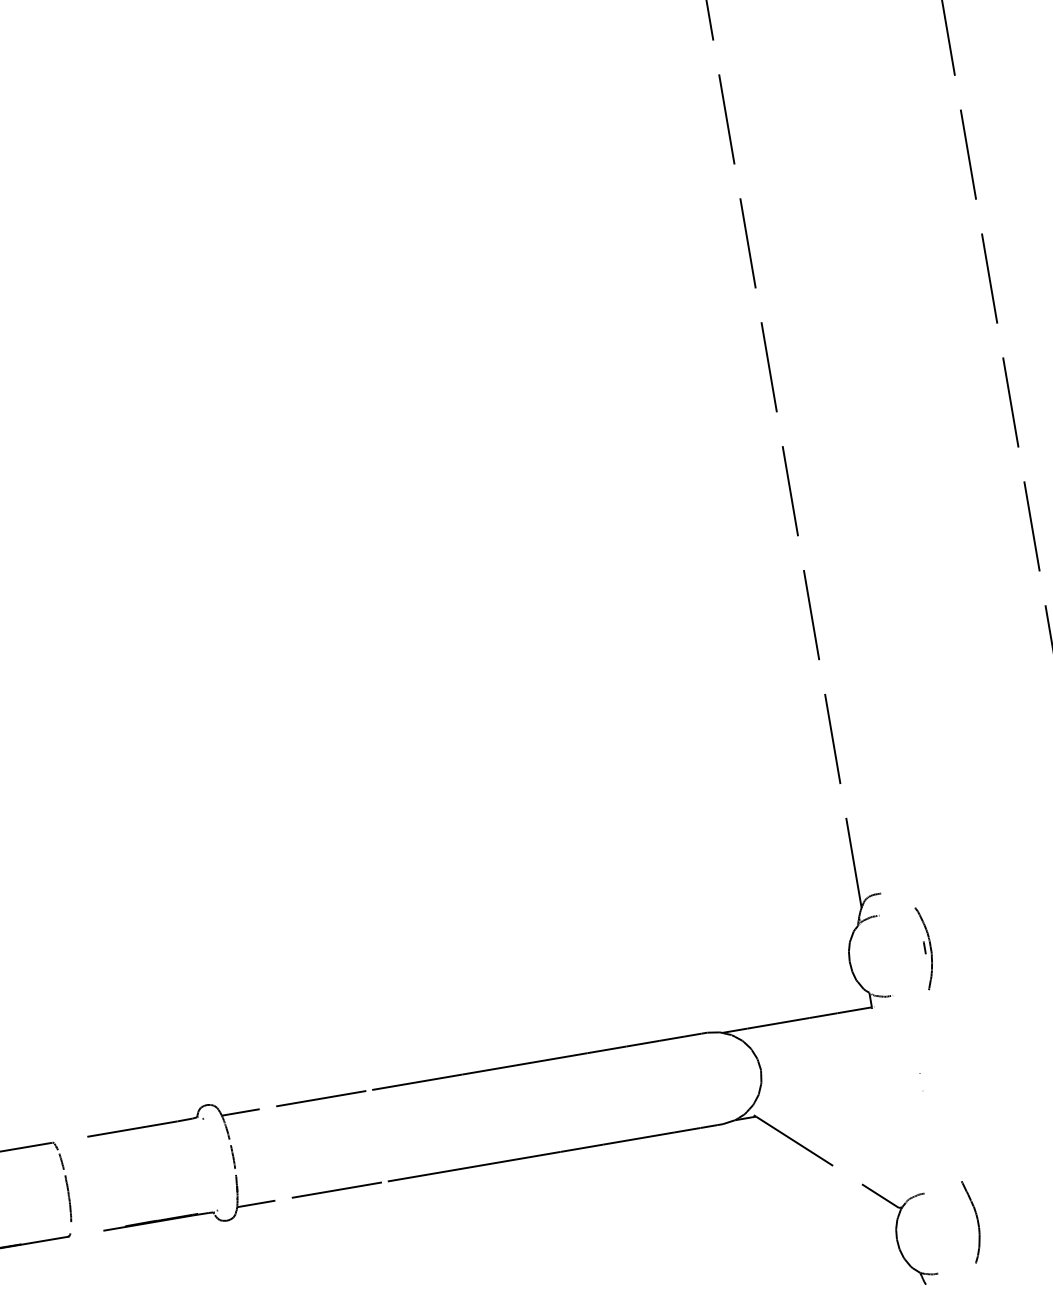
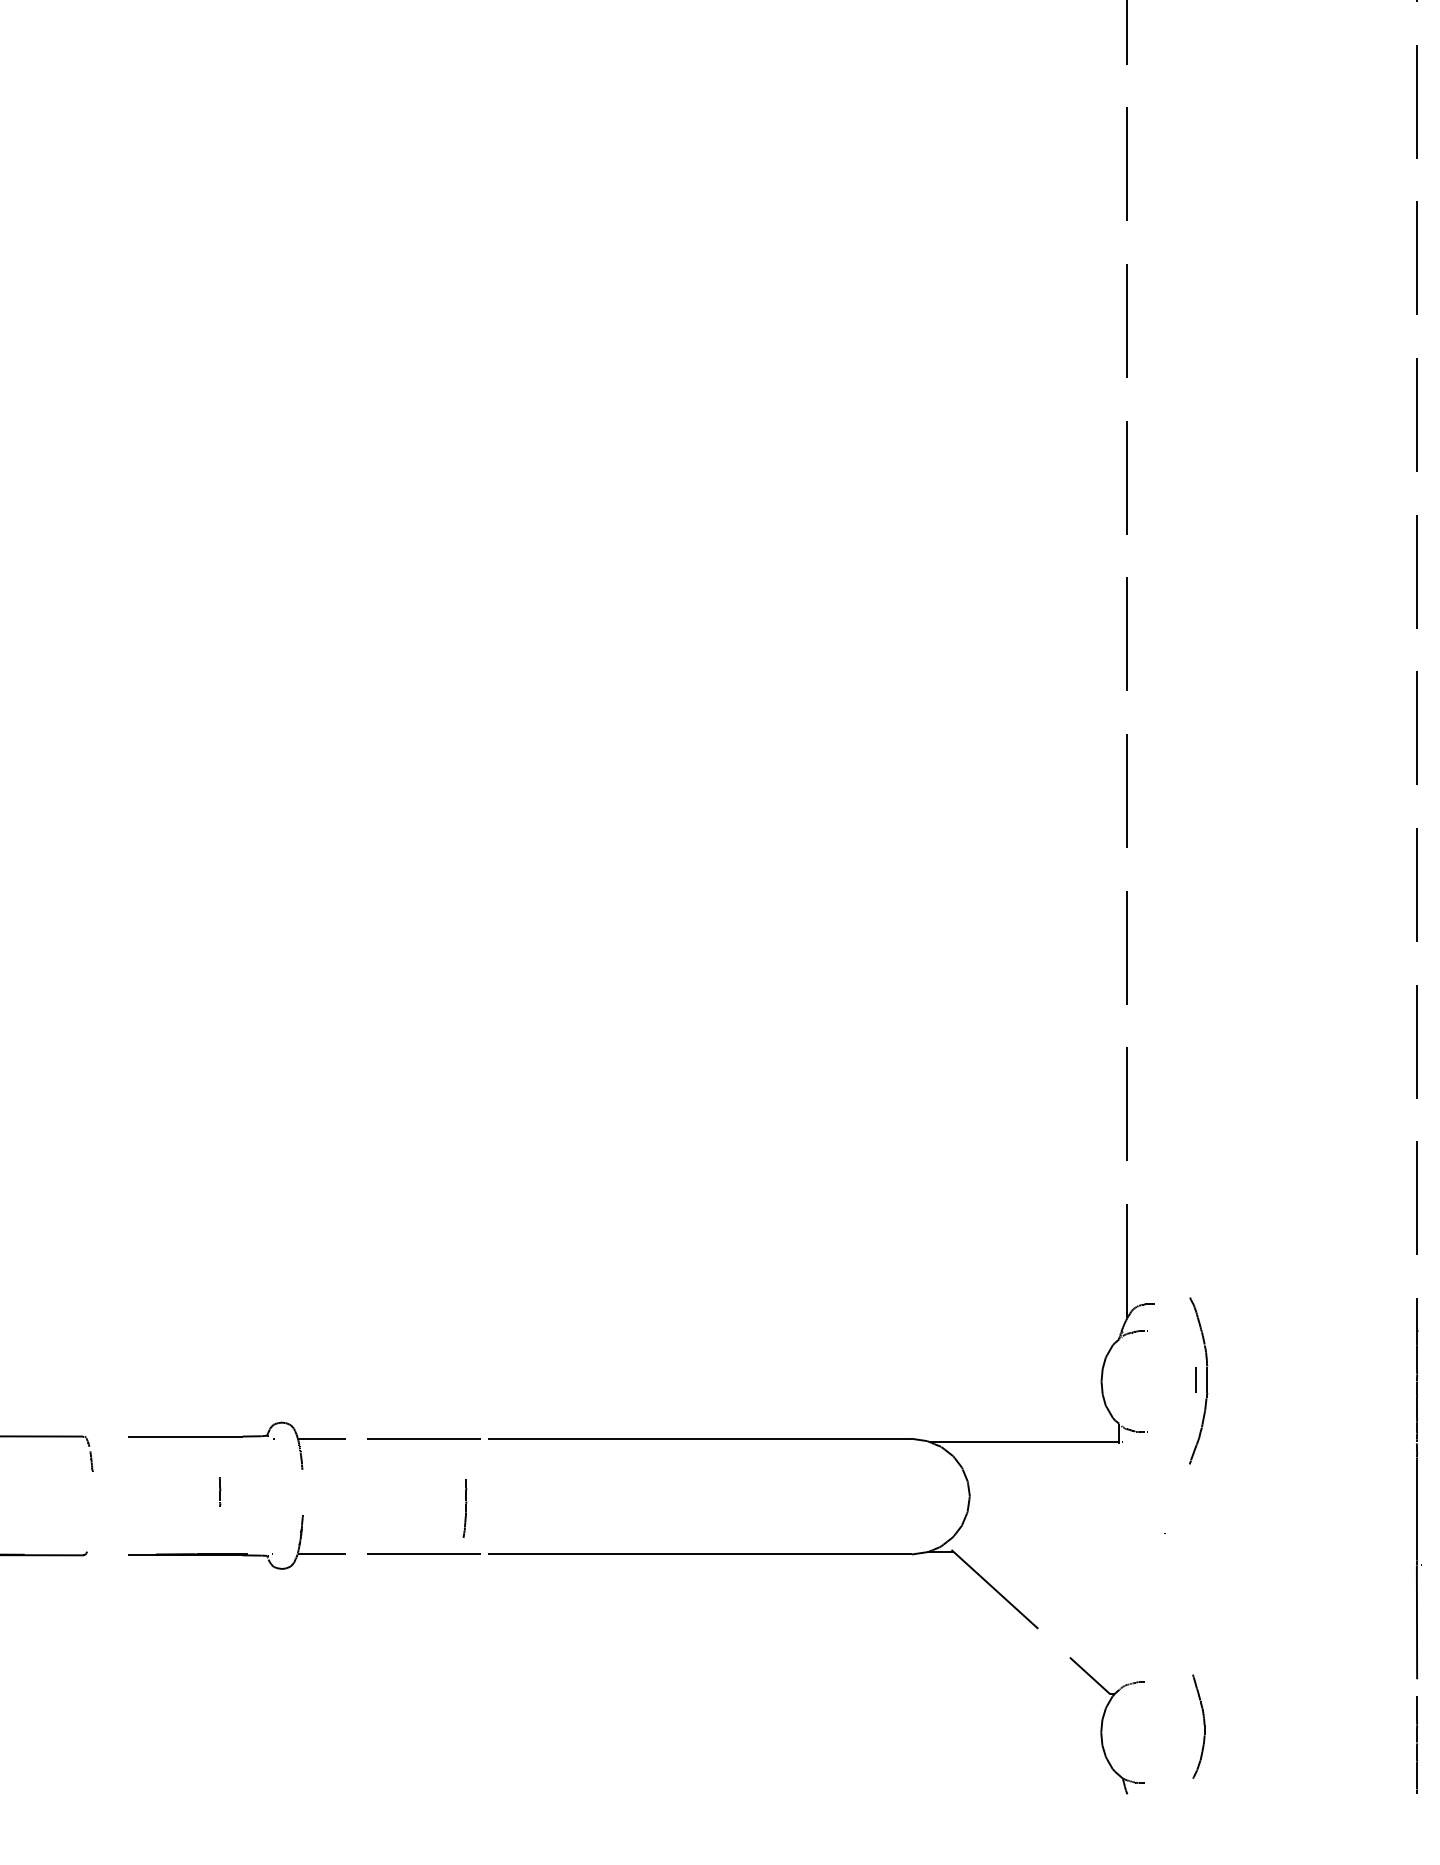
part: (926, 947) -> (1198, 1380), size x1.6
line: (233, 1156) -> (220, 1491), moved
part: (68, 1198) -> (464, 1508), moved

